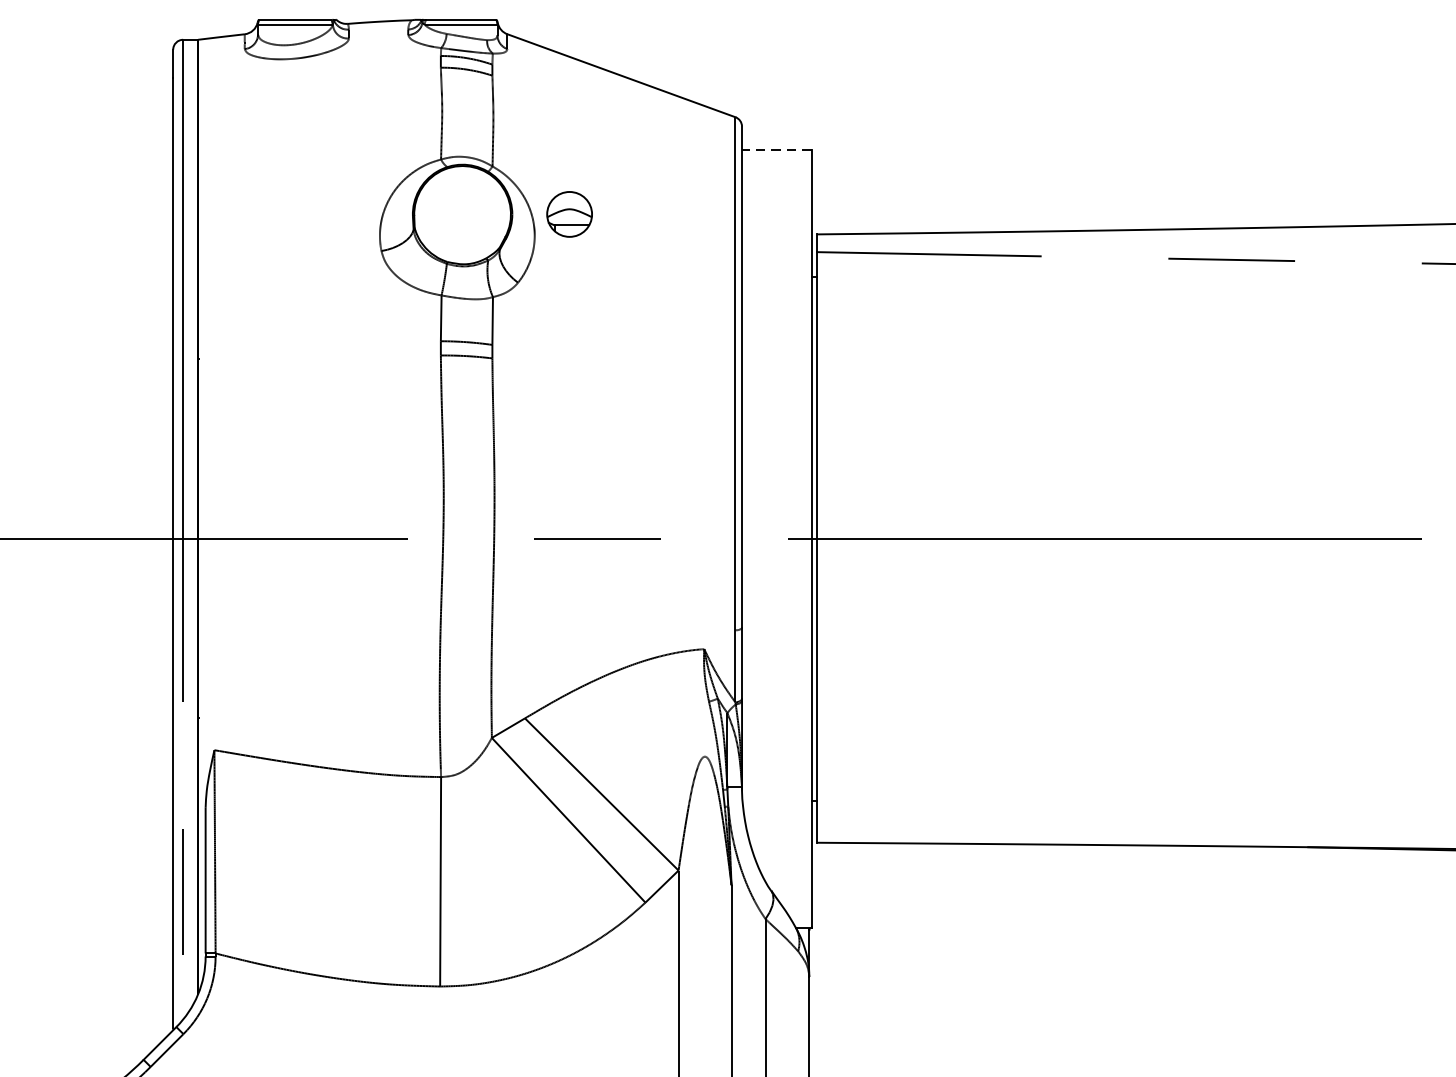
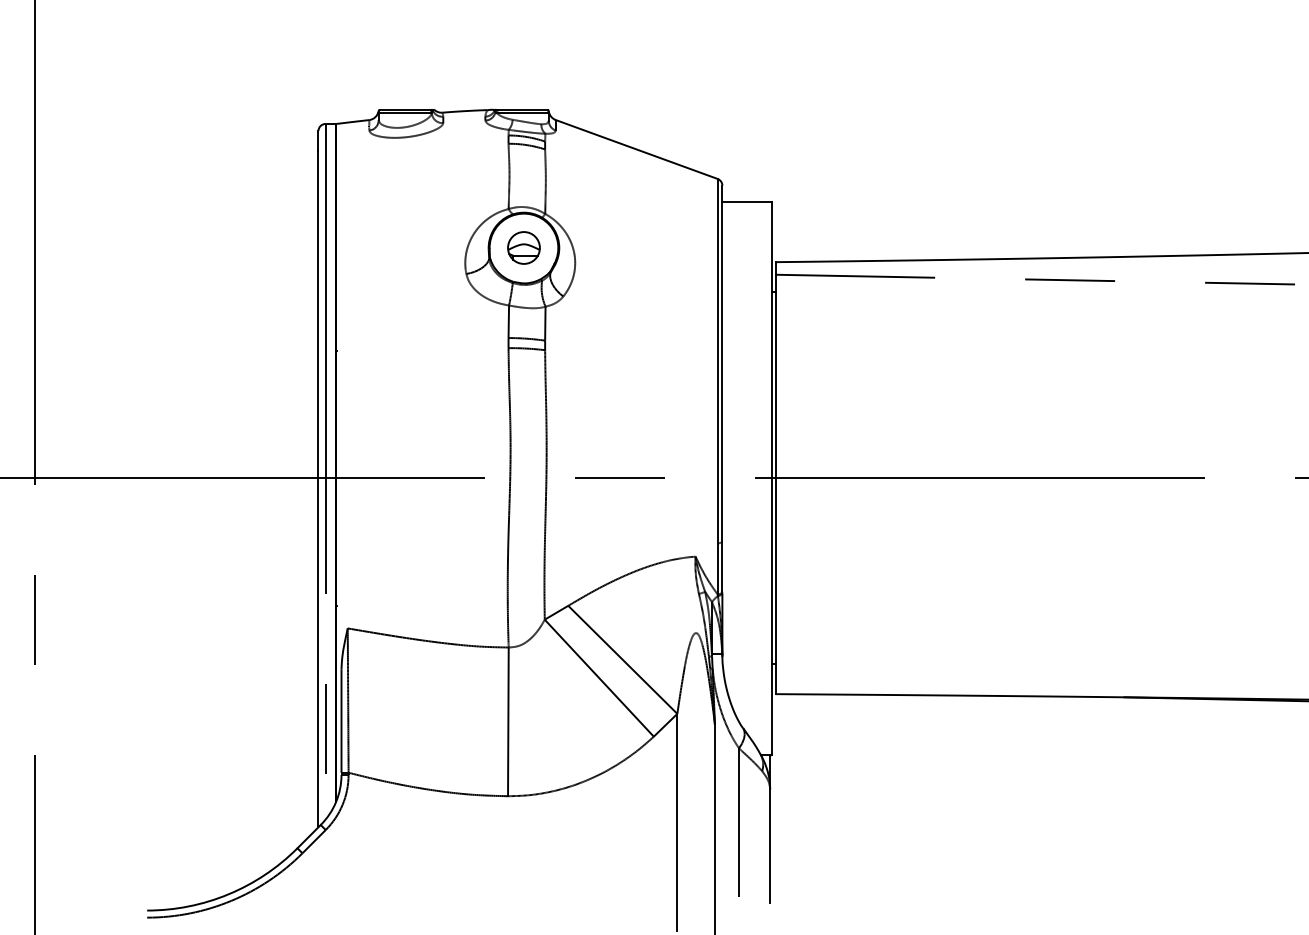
line: (777, 148) -> (747, 201), dashed -> solid
part: (568, 213) -> (523, 247), moved

